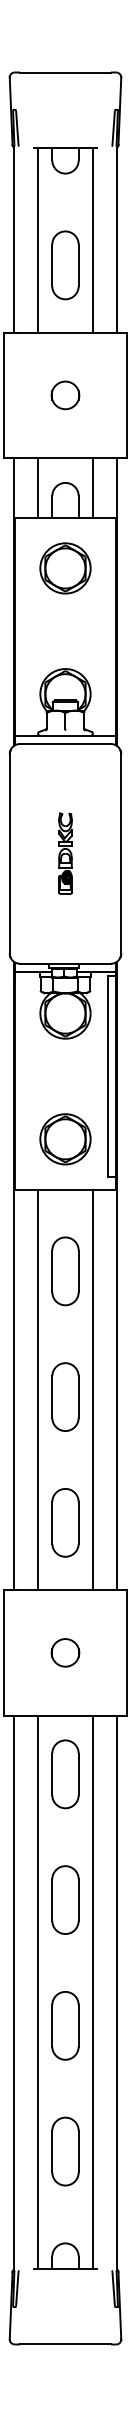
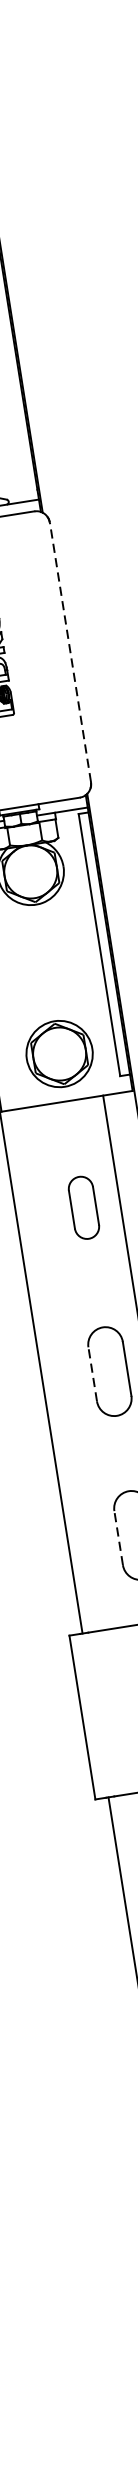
line: (121, 853) -> (70, 651), solid -> dashed
part: (65, 1139) -> (59, 1054), moved
part: (65, 1271) -> (84, 1207), size x0.7
line: (37, 1389) -> (71, 1367), removed
line: (52, 1397) -> (93, 1374), solid -> dashed
line: (52, 1522) -> (118, 1537), solid -> dashed

